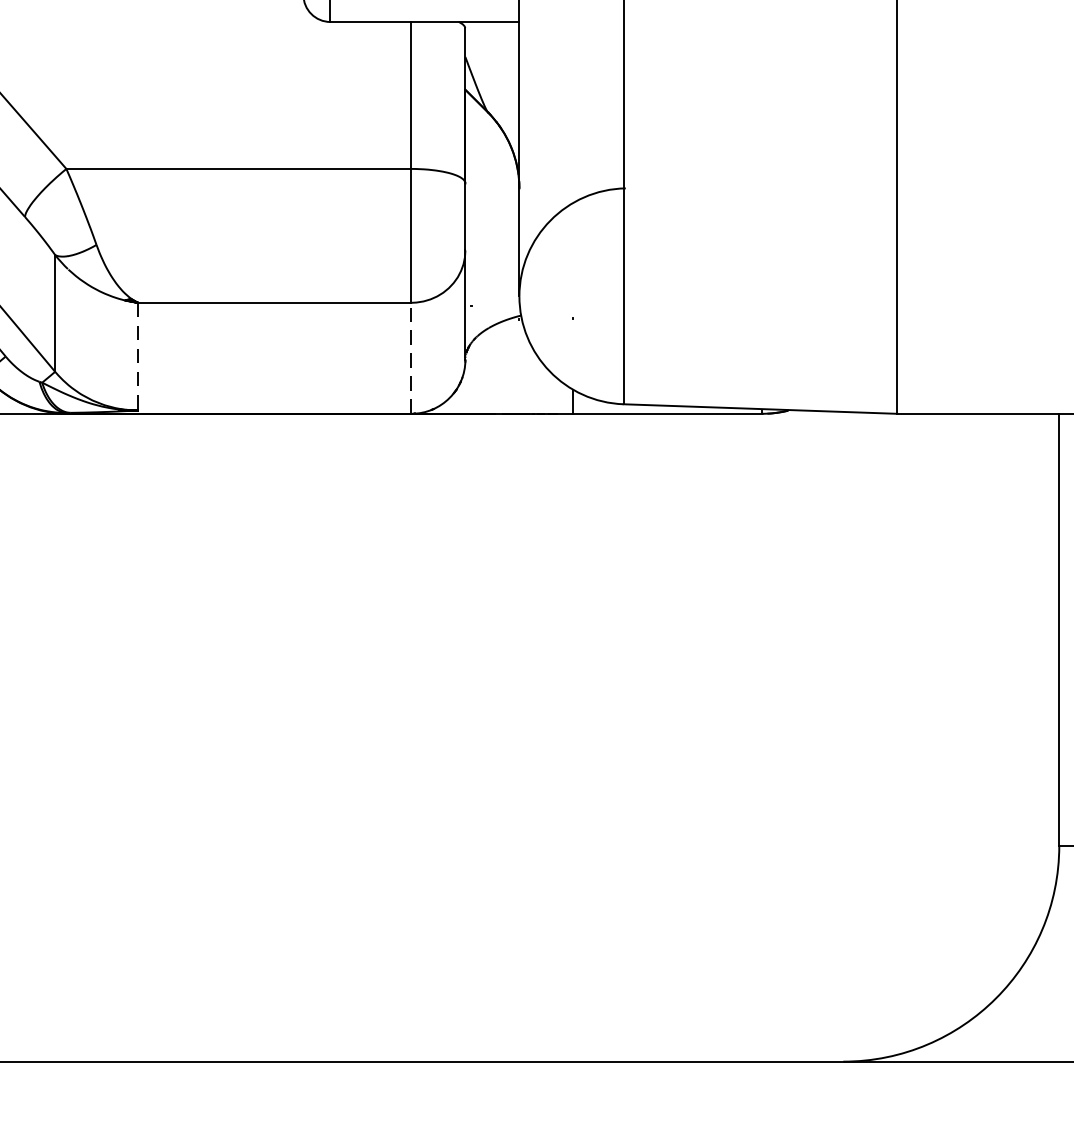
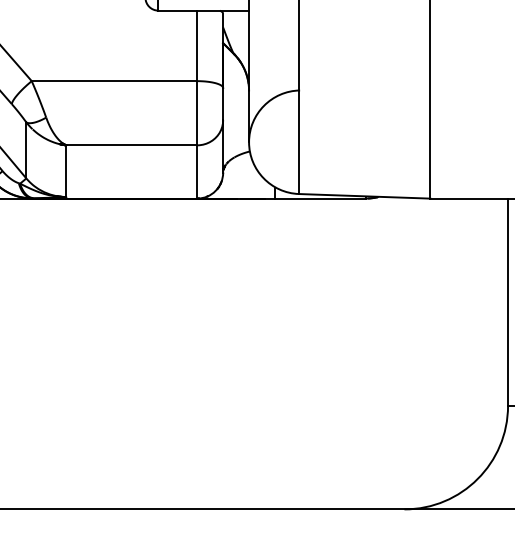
line: (138, 357) -> (66, 171), dashed -> solid
line: (411, 359) -> (197, 172), dashed -> solid

